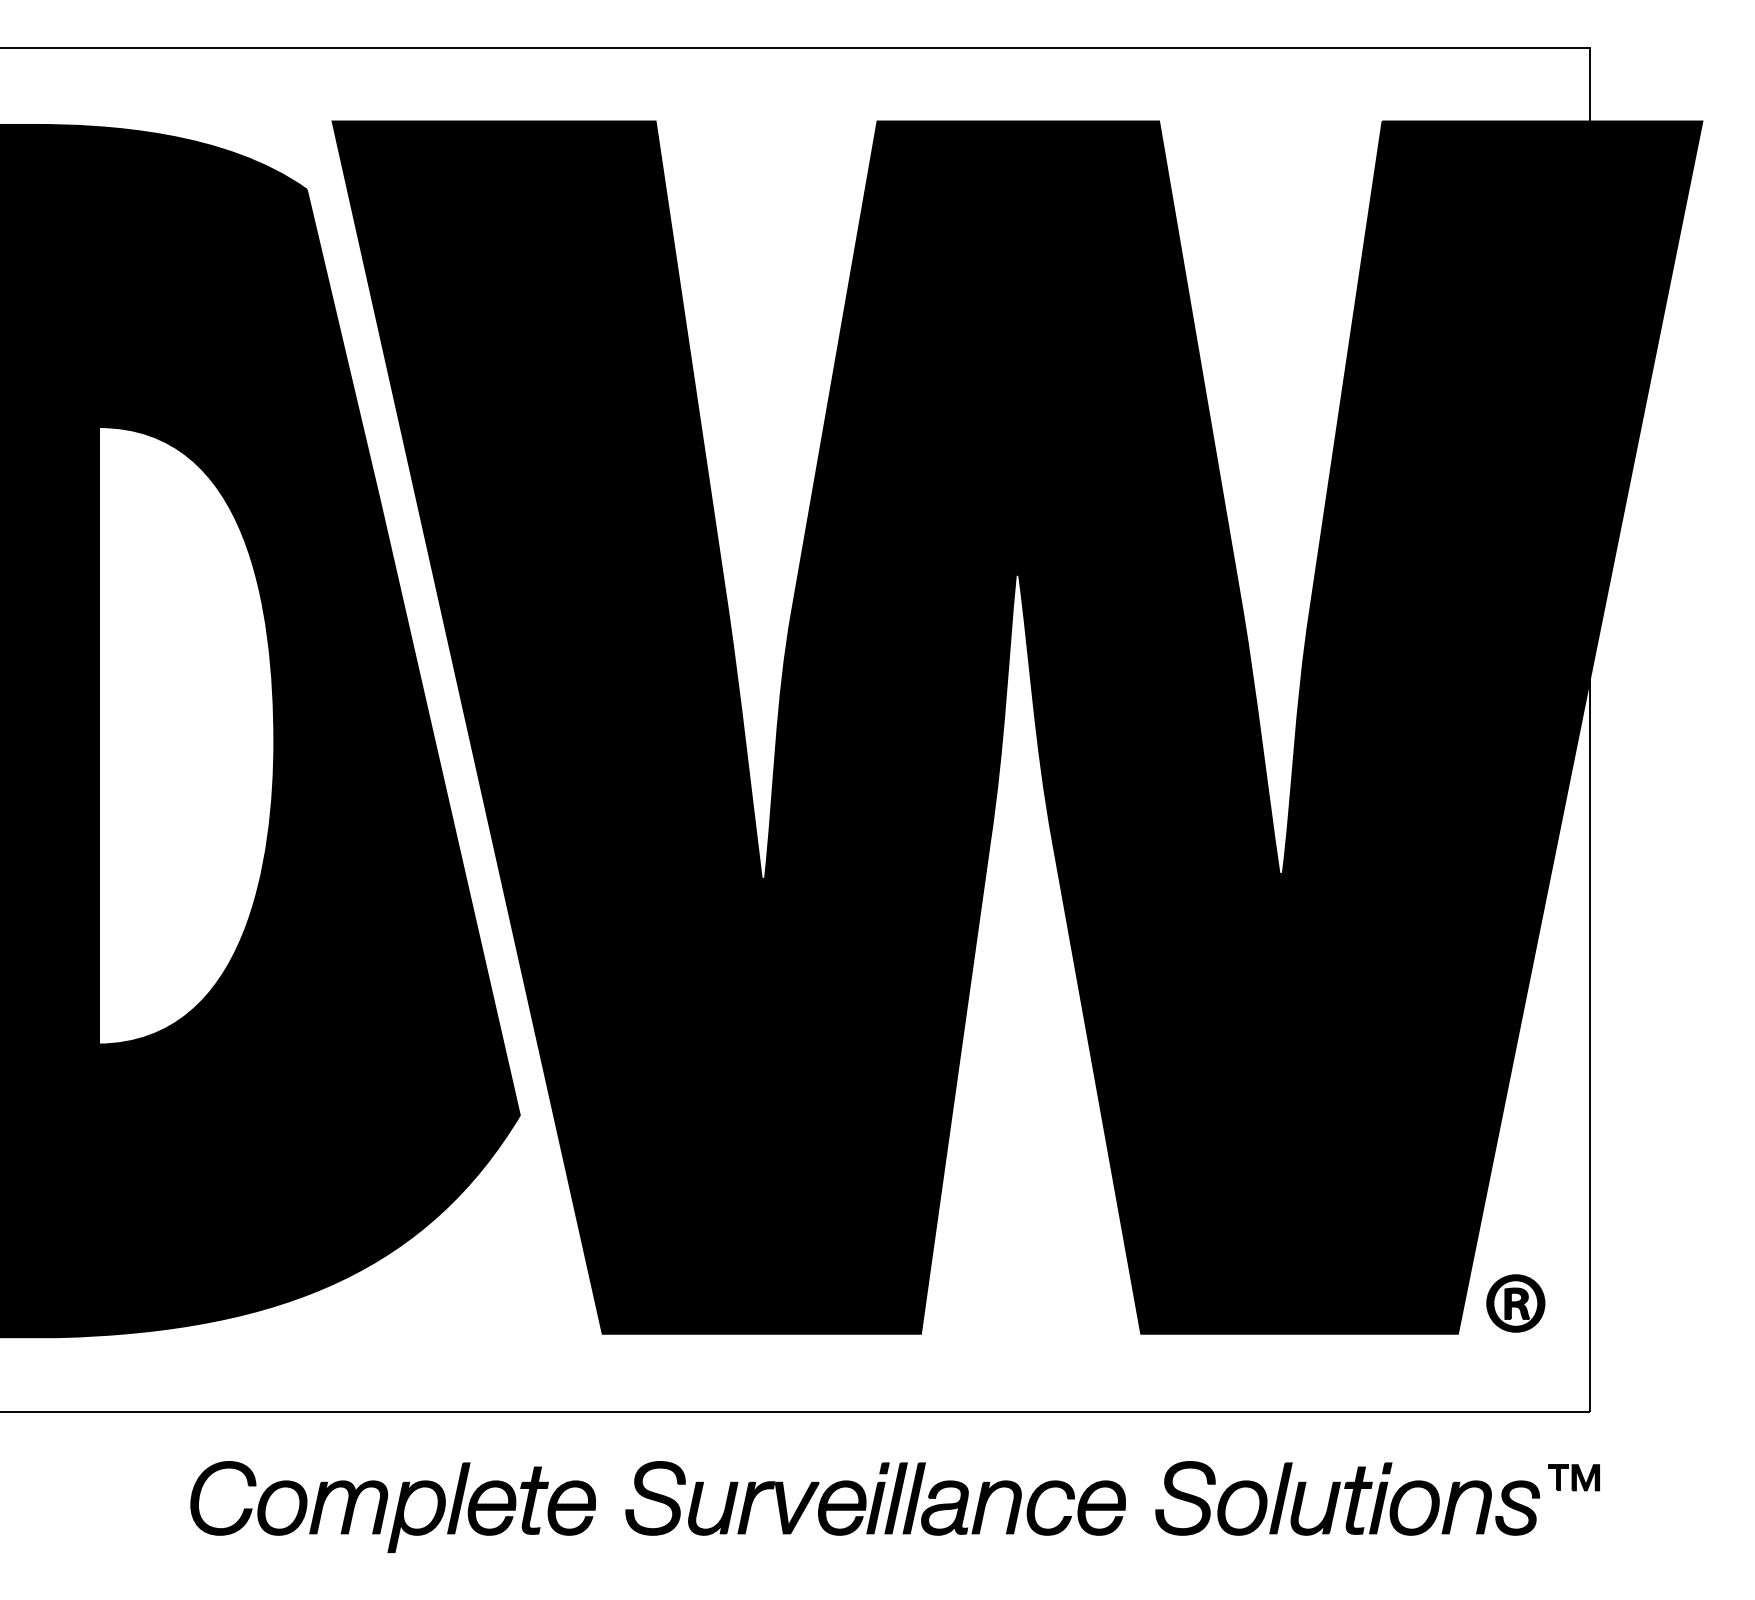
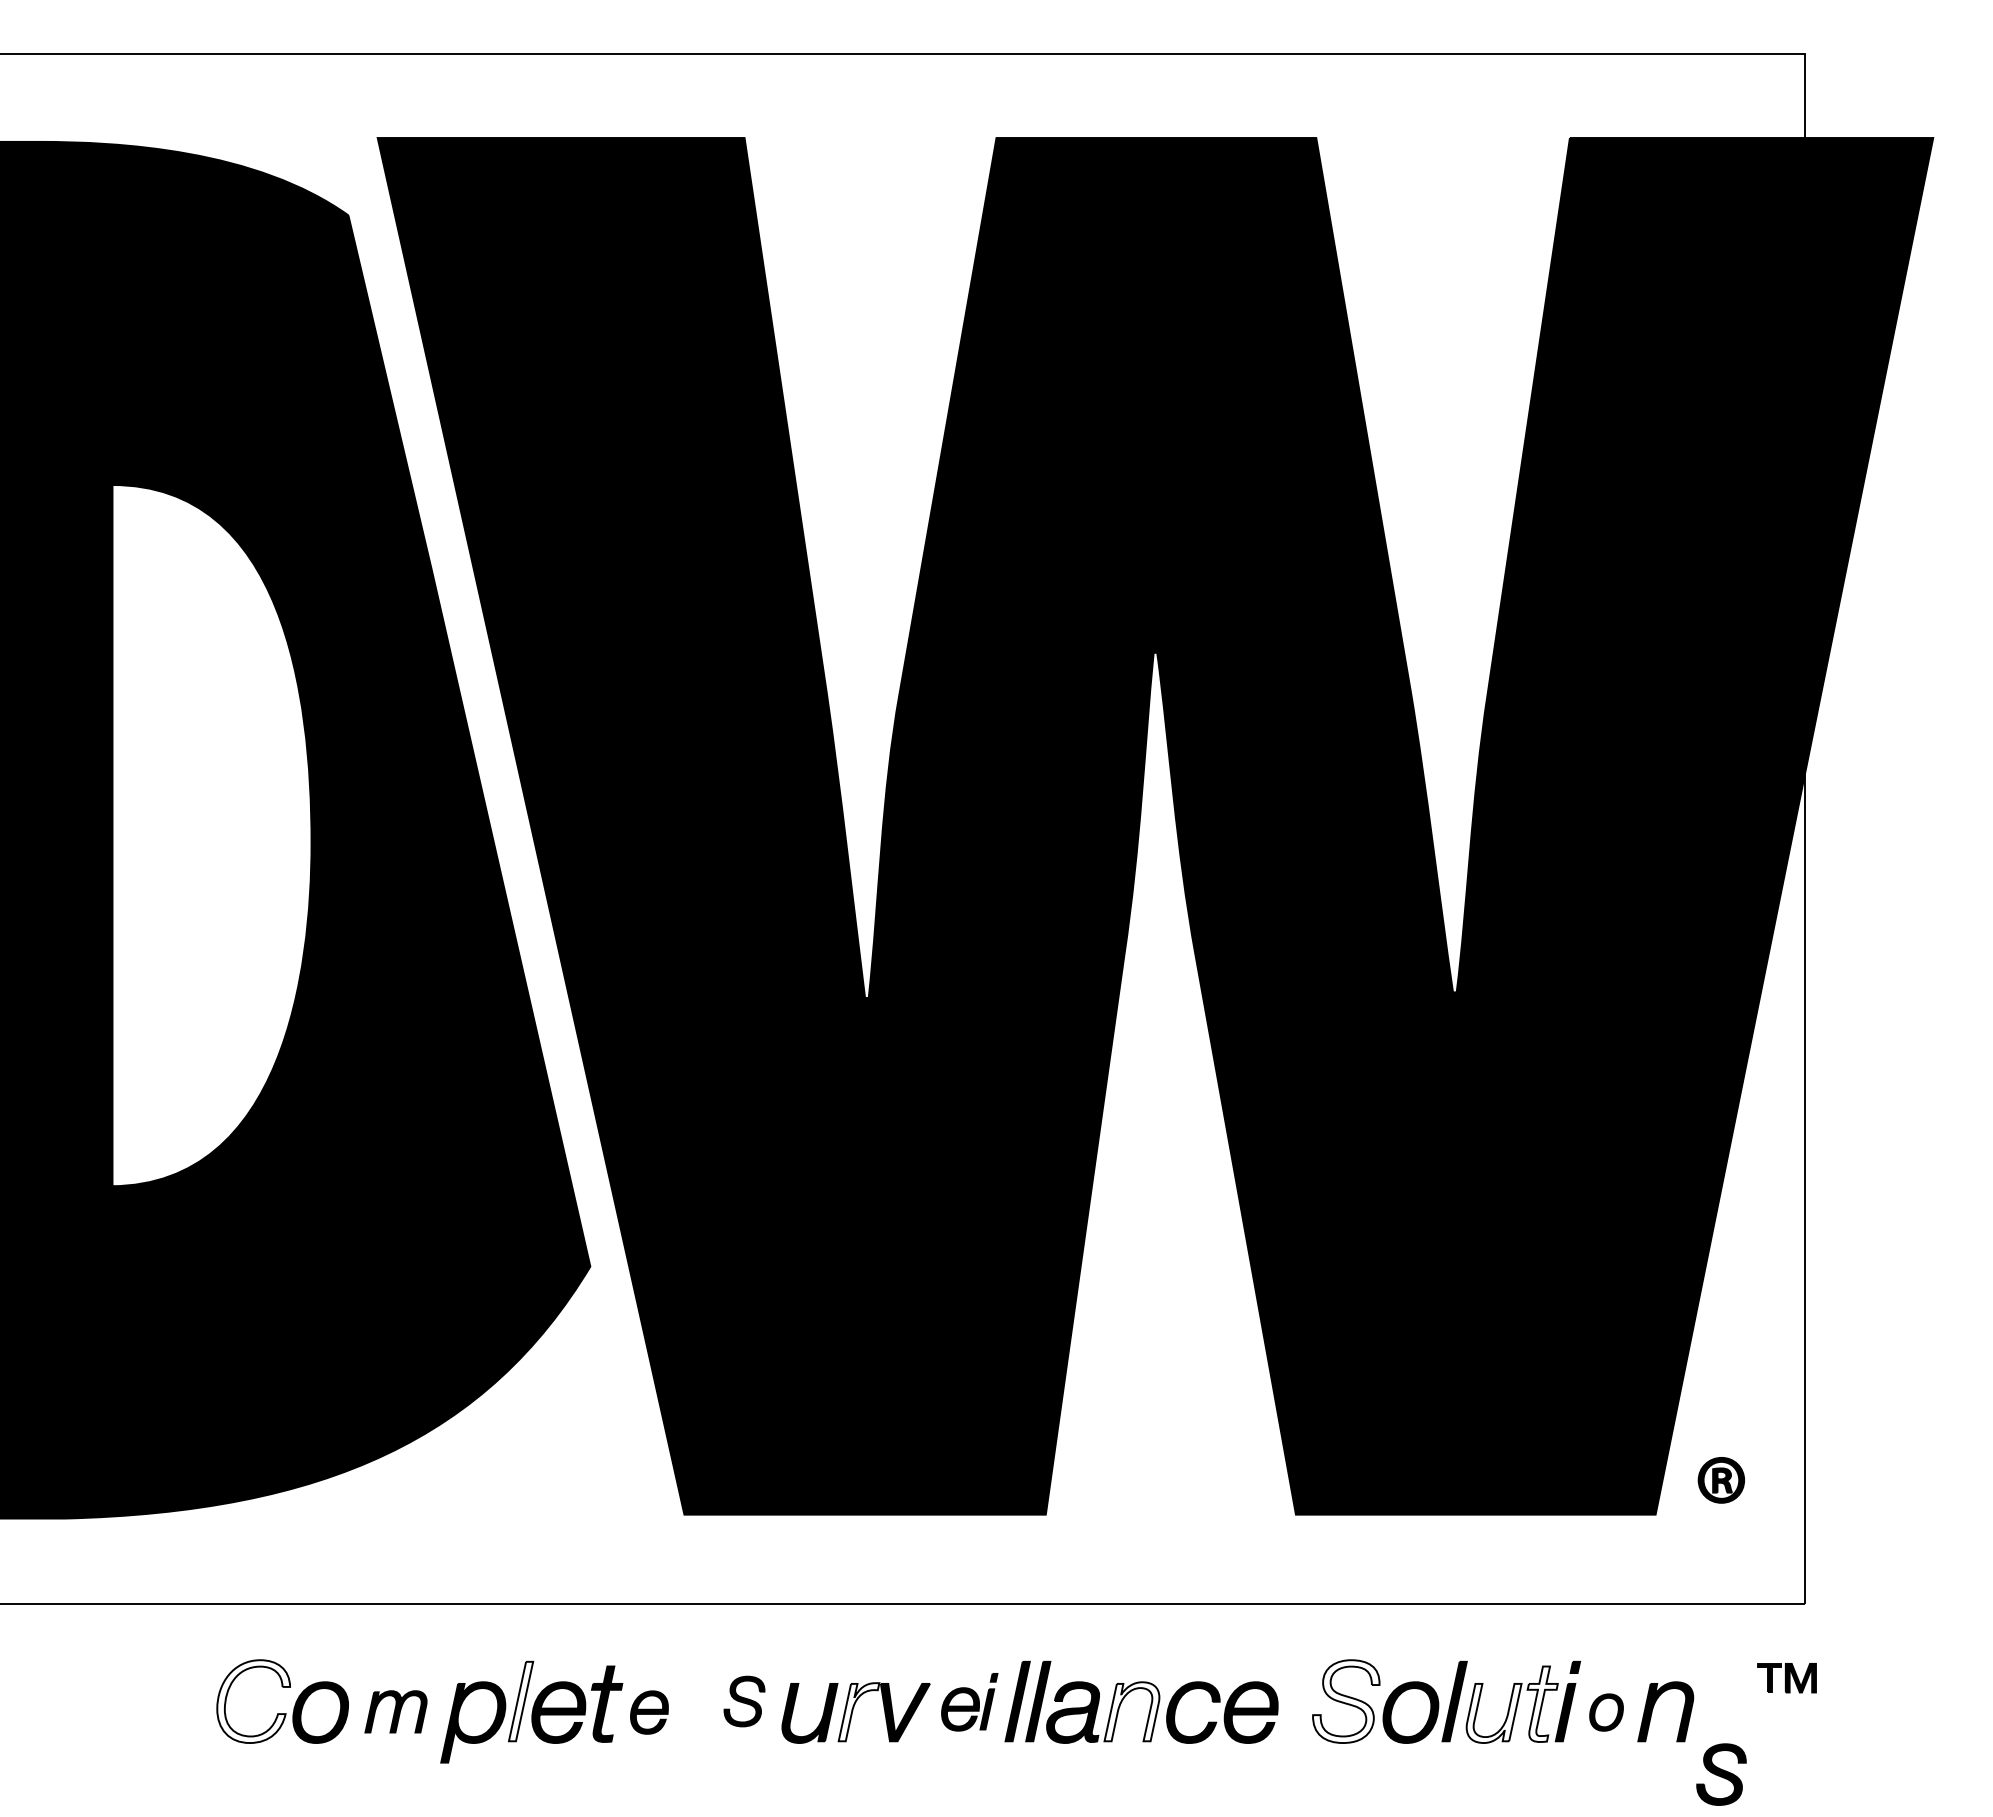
part: (1515, 1303) -> (1721, 1480), size x0.7
fill: (223, 1498) -> (253, 1701), removed
fill: (458, 1498) -> (520, 1701), removed
part: (655, 1498) -> (744, 1701), size x0.6
part: (853, 1498) -> (969, 1701), size x0.7
fill: (1185, 1498) -> (1346, 1701), removed
fill: (1358, 1500) -> (1542, 1704), removed
part: (348, 1507) -> (395, 1711), size x0.7
fill: (996, 1507) -> (1131, 1711), removed
part: (571, 1508) -> (649, 1712), size x0.7
fill: (755, 1508) -> (858, 1712), removed
fill: (1315, 1508) -> (1493, 1713), removed
part: (1414, 1508) -> (1606, 1712), size x0.6
part: (1517, 1508) -> (1721, 1774), moved

